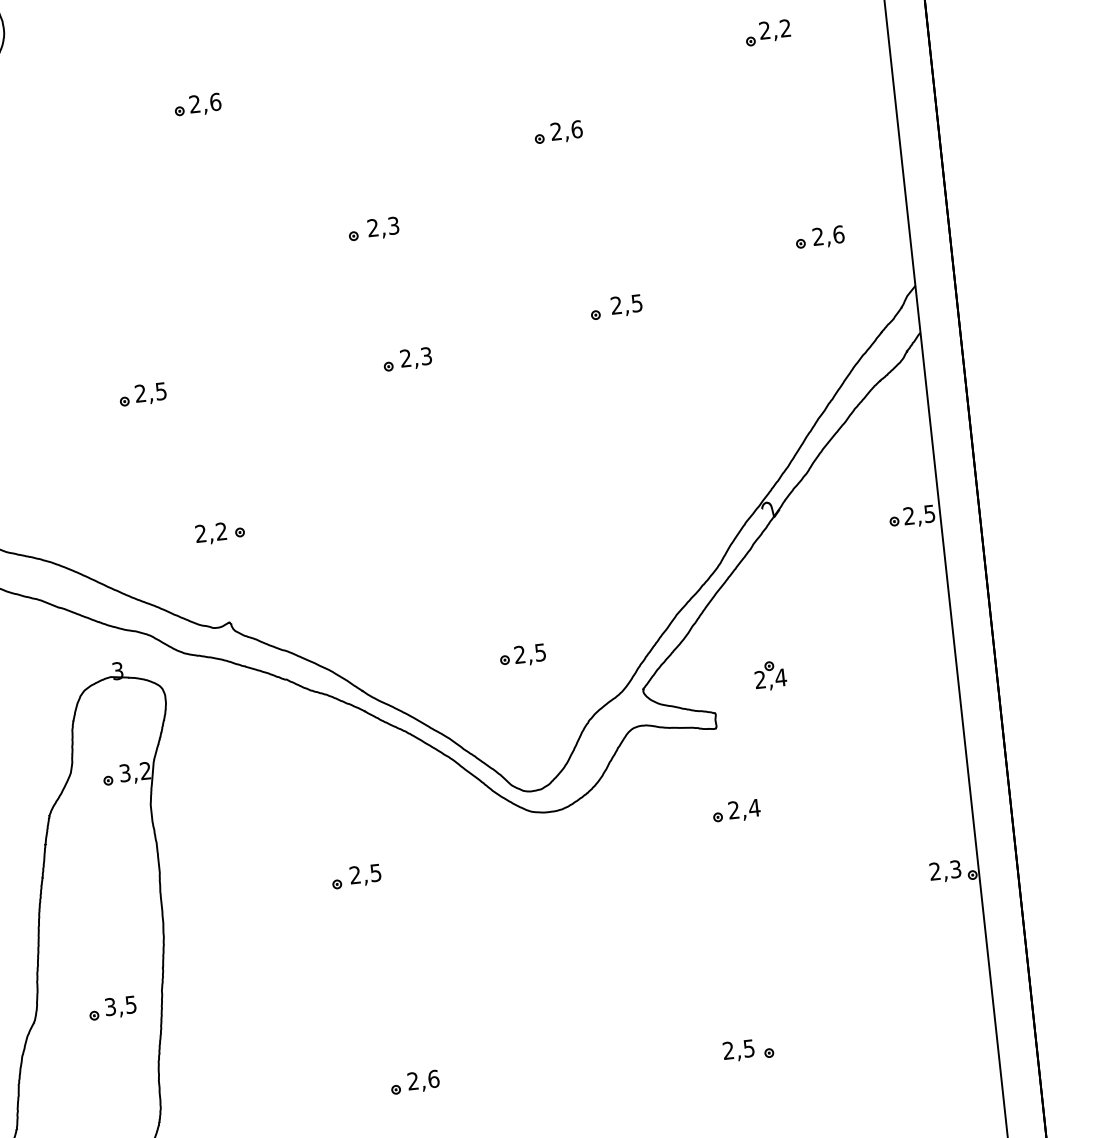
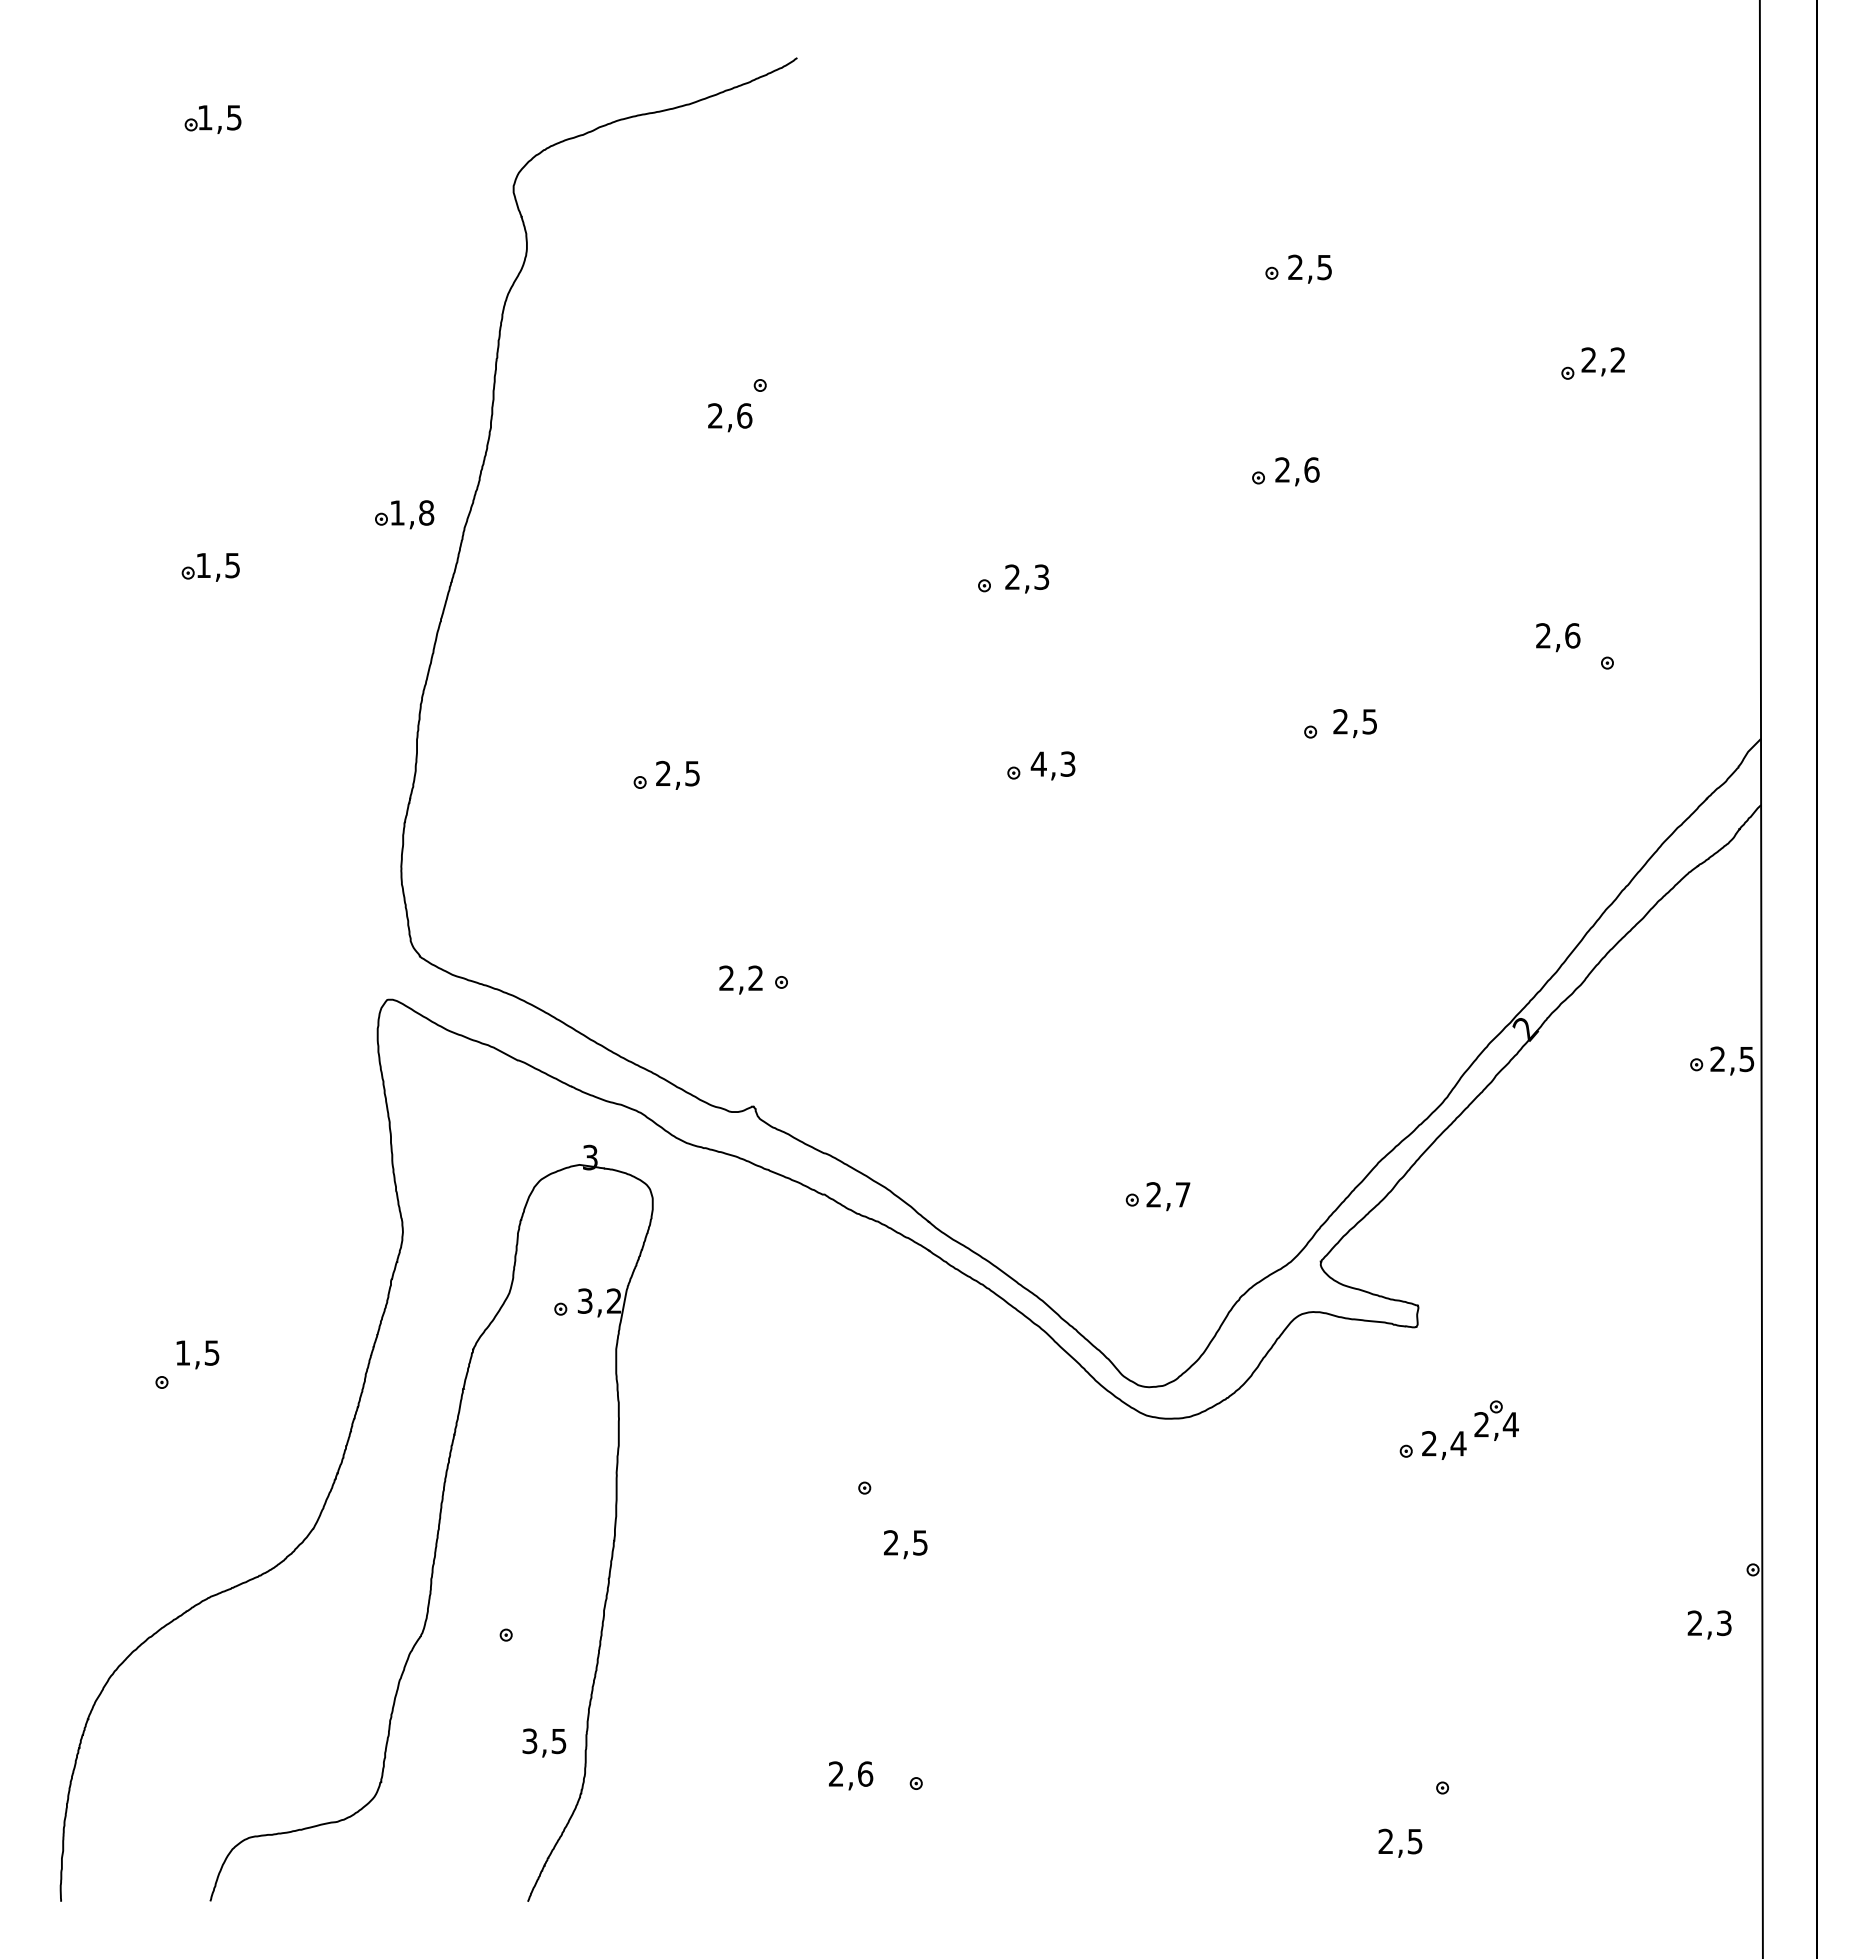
text: (205, 104) -> (730, 417), moved
text: (828, 236) -> (1558, 637), moved
text: (405, 357) -> (1038, 763), 2,3 -> 4,3
text: (540, 652) -> (1182, 1194), 2,5 -> 2,7
part: (769, 670) -> (1496, 1413), moved
text: (945, 871) -> (1709, 1624), moved
text: (365, 875) -> (905, 1544), moved
text: (120, 1006) -> (544, 1742), moved
text: (738, 1050) -> (1400, 1842), moved
text: (424, 1081) -> (851, 1775), moved

